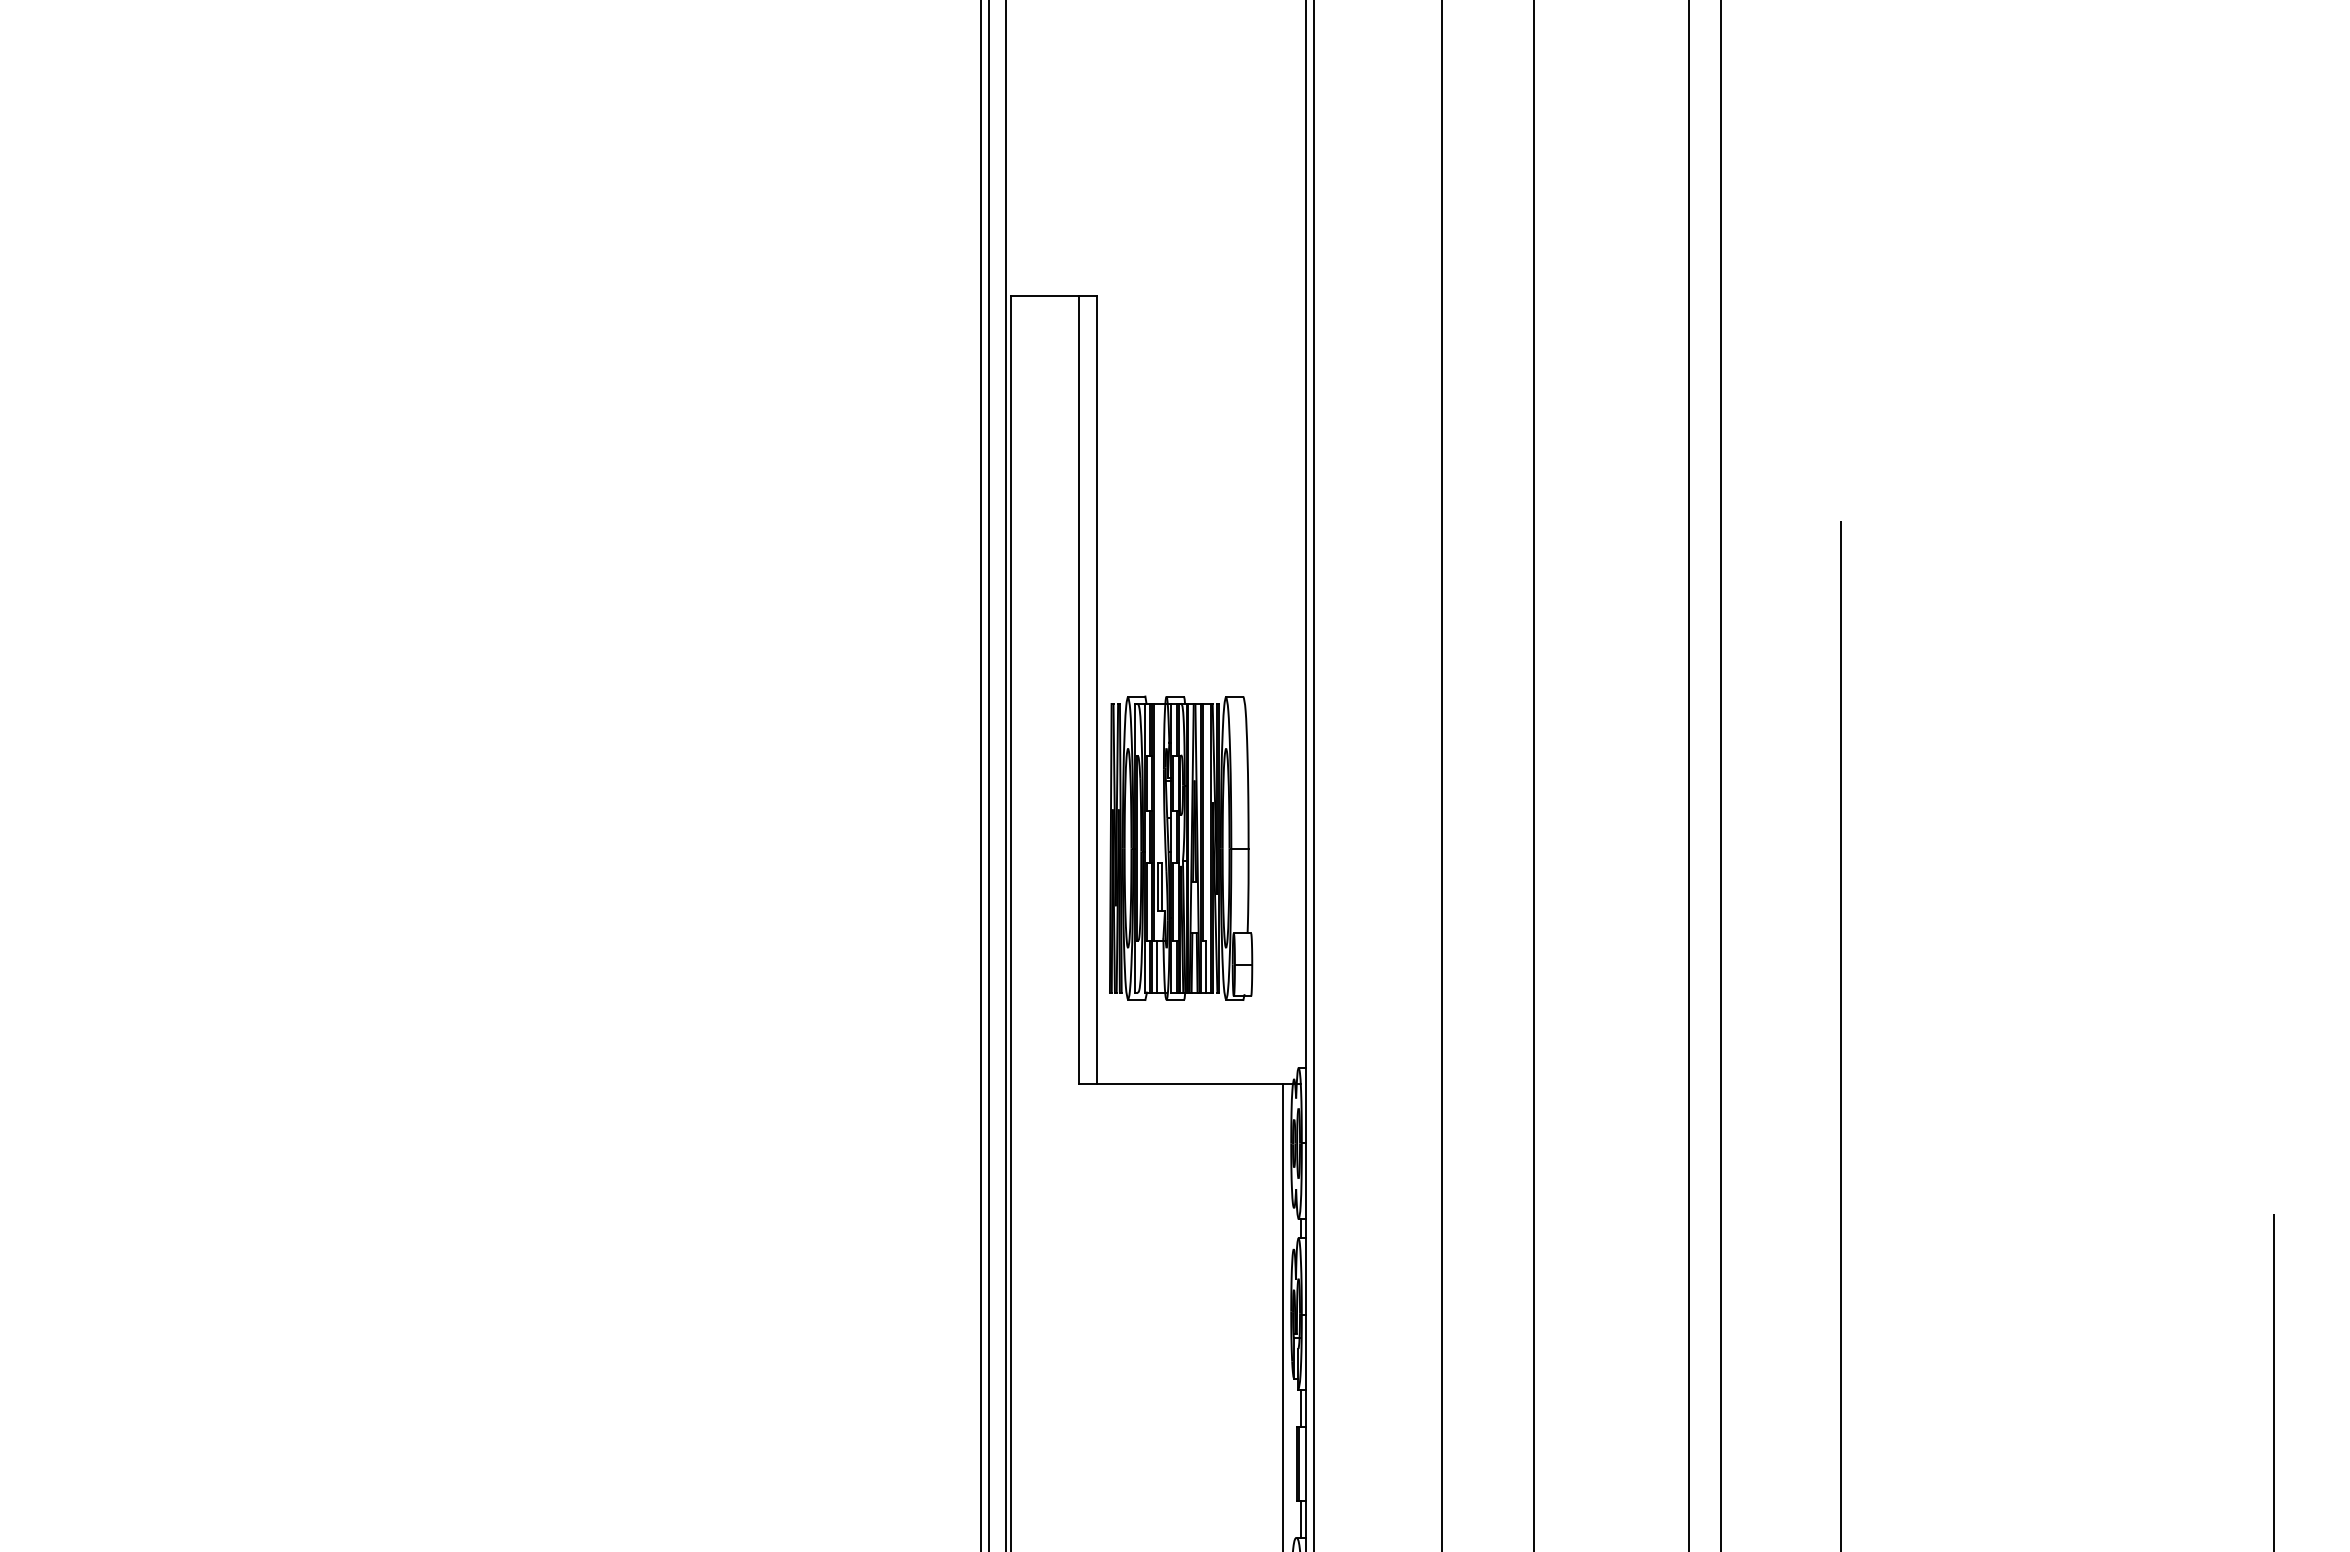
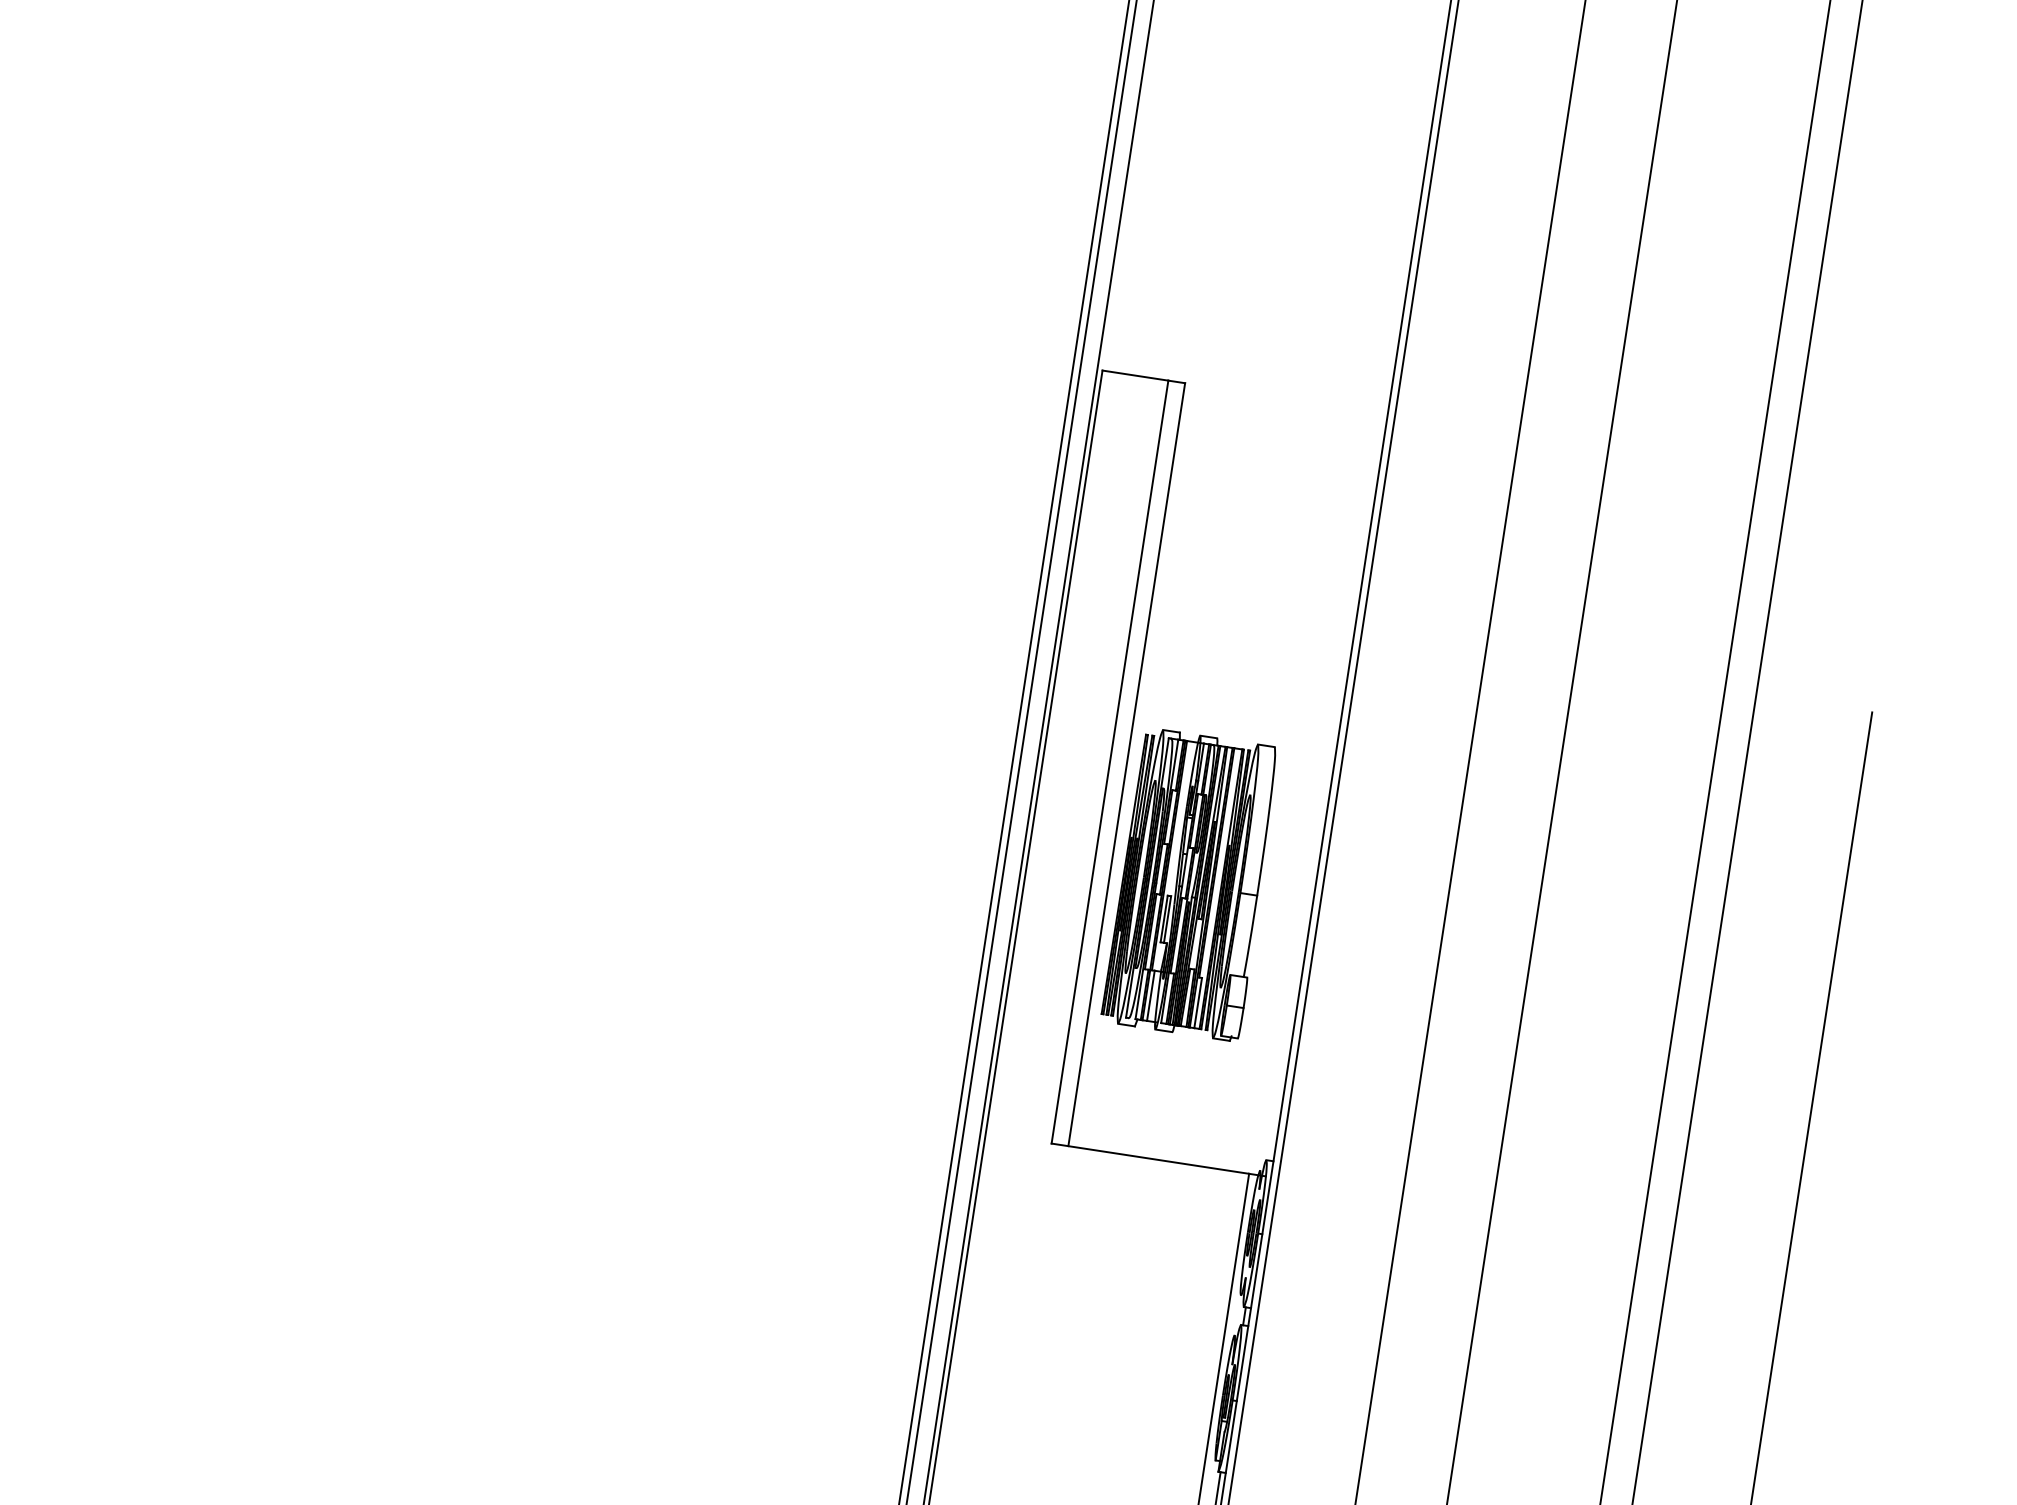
part: (1181, 847) -> (1192, 884), moved

